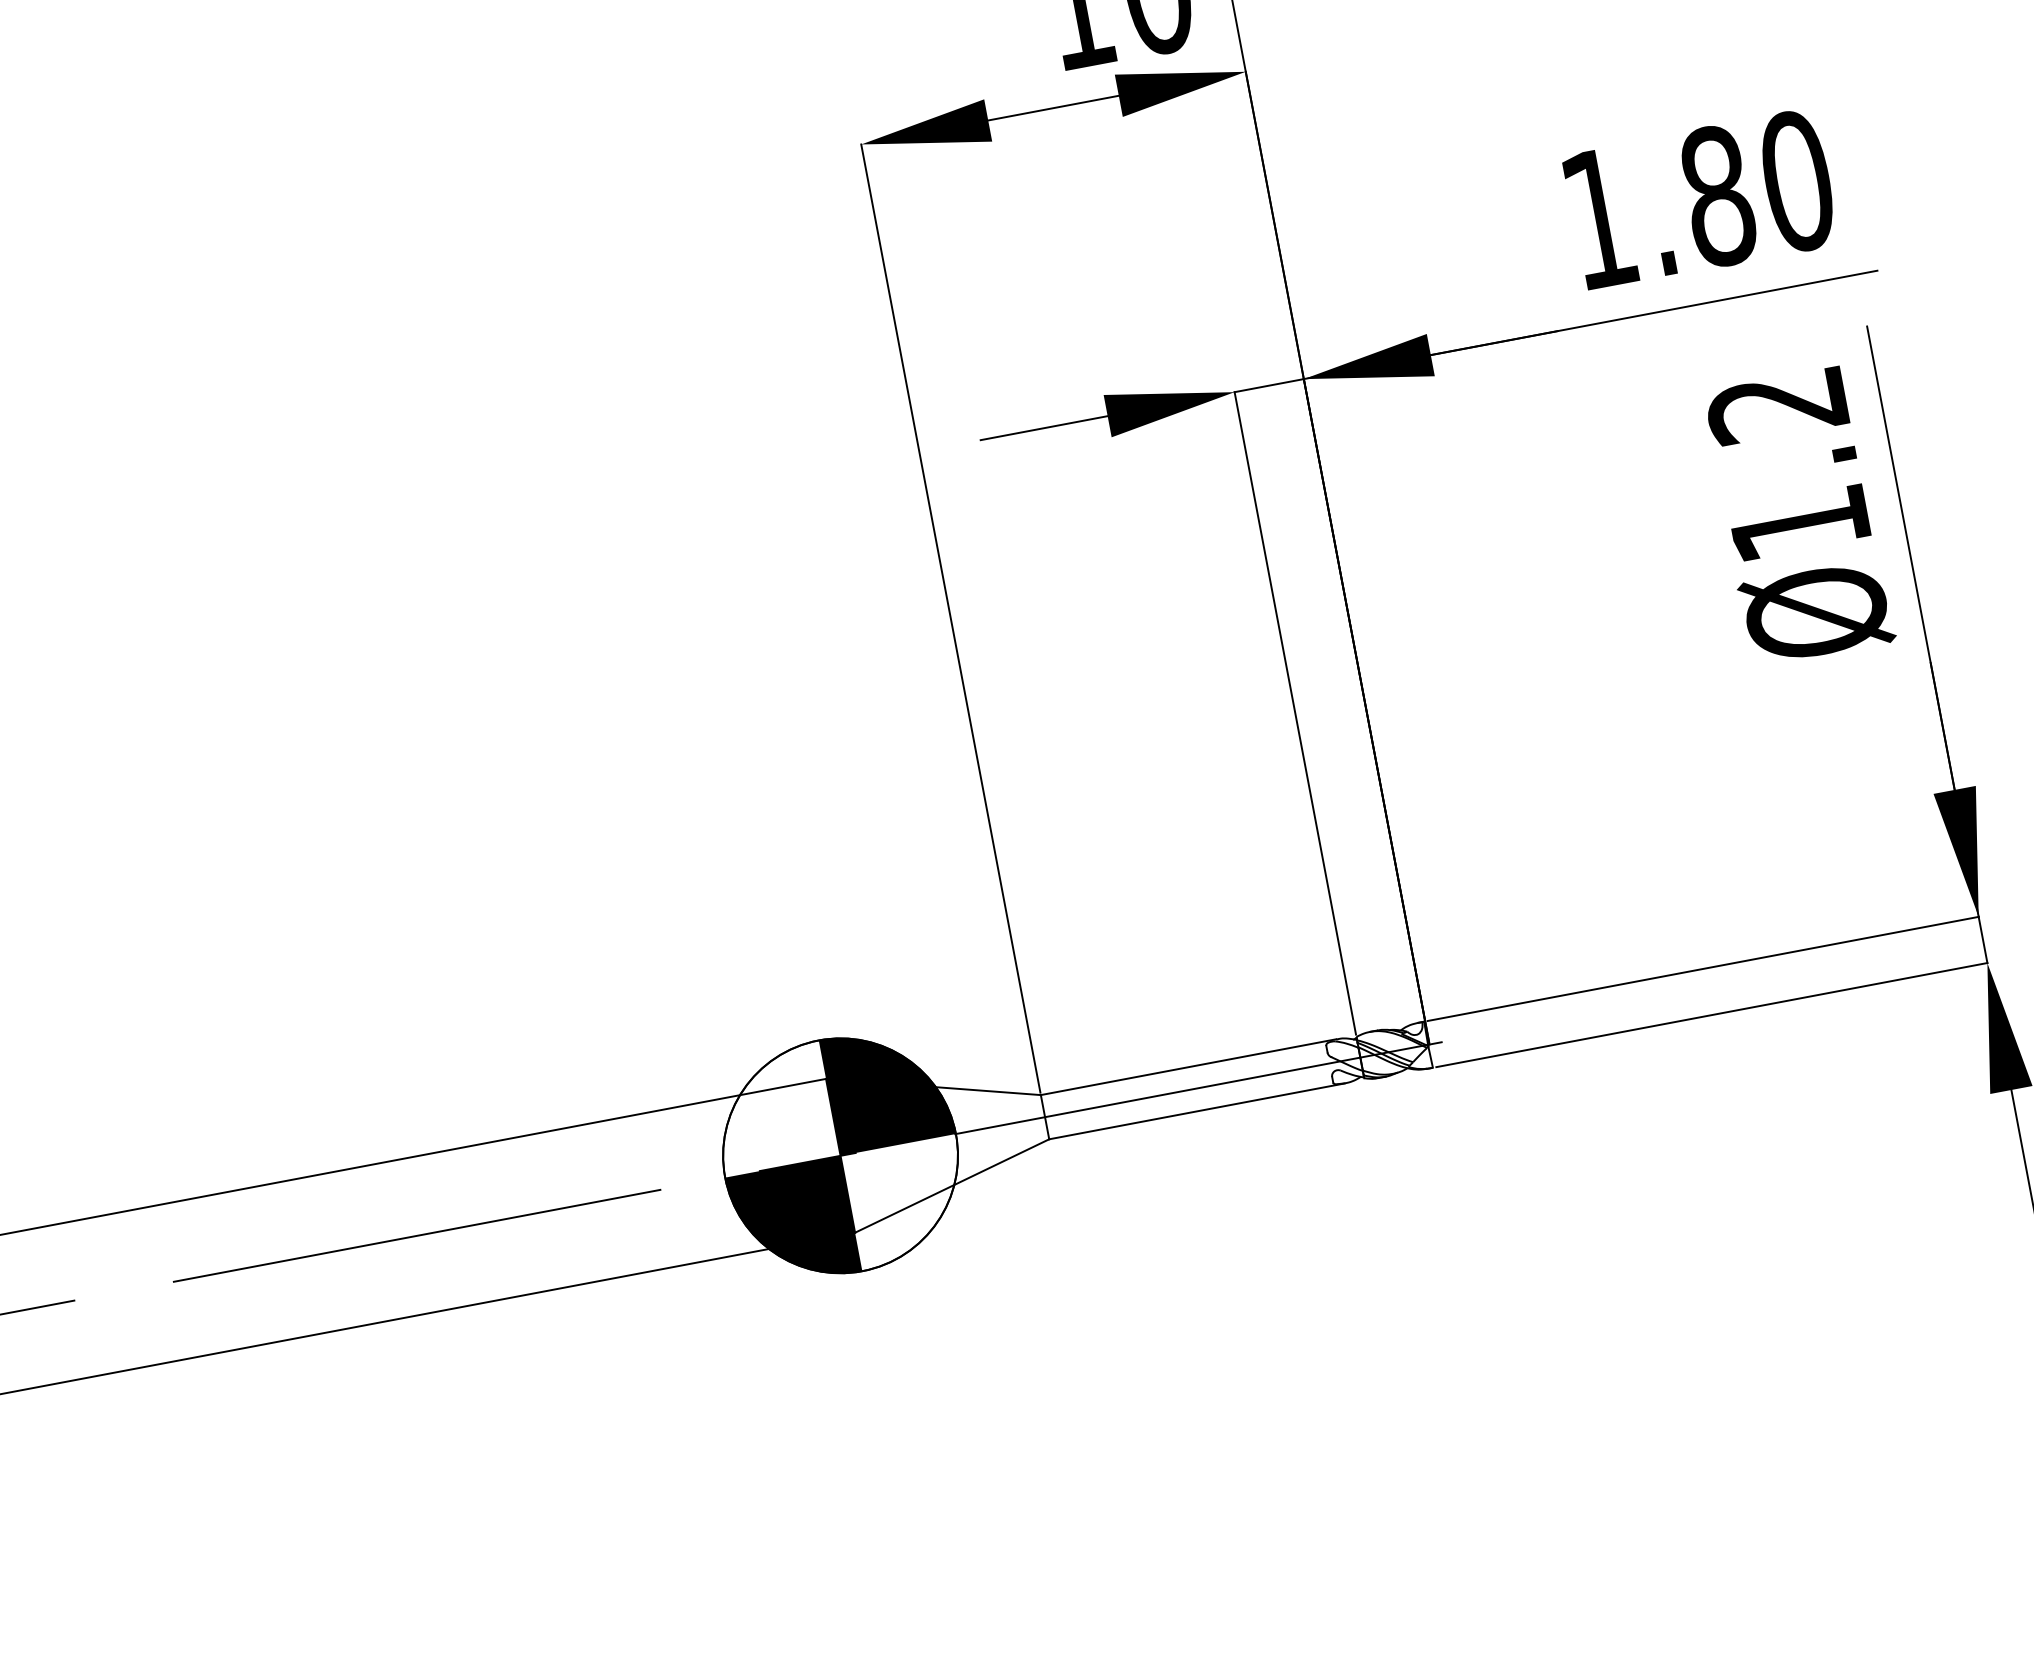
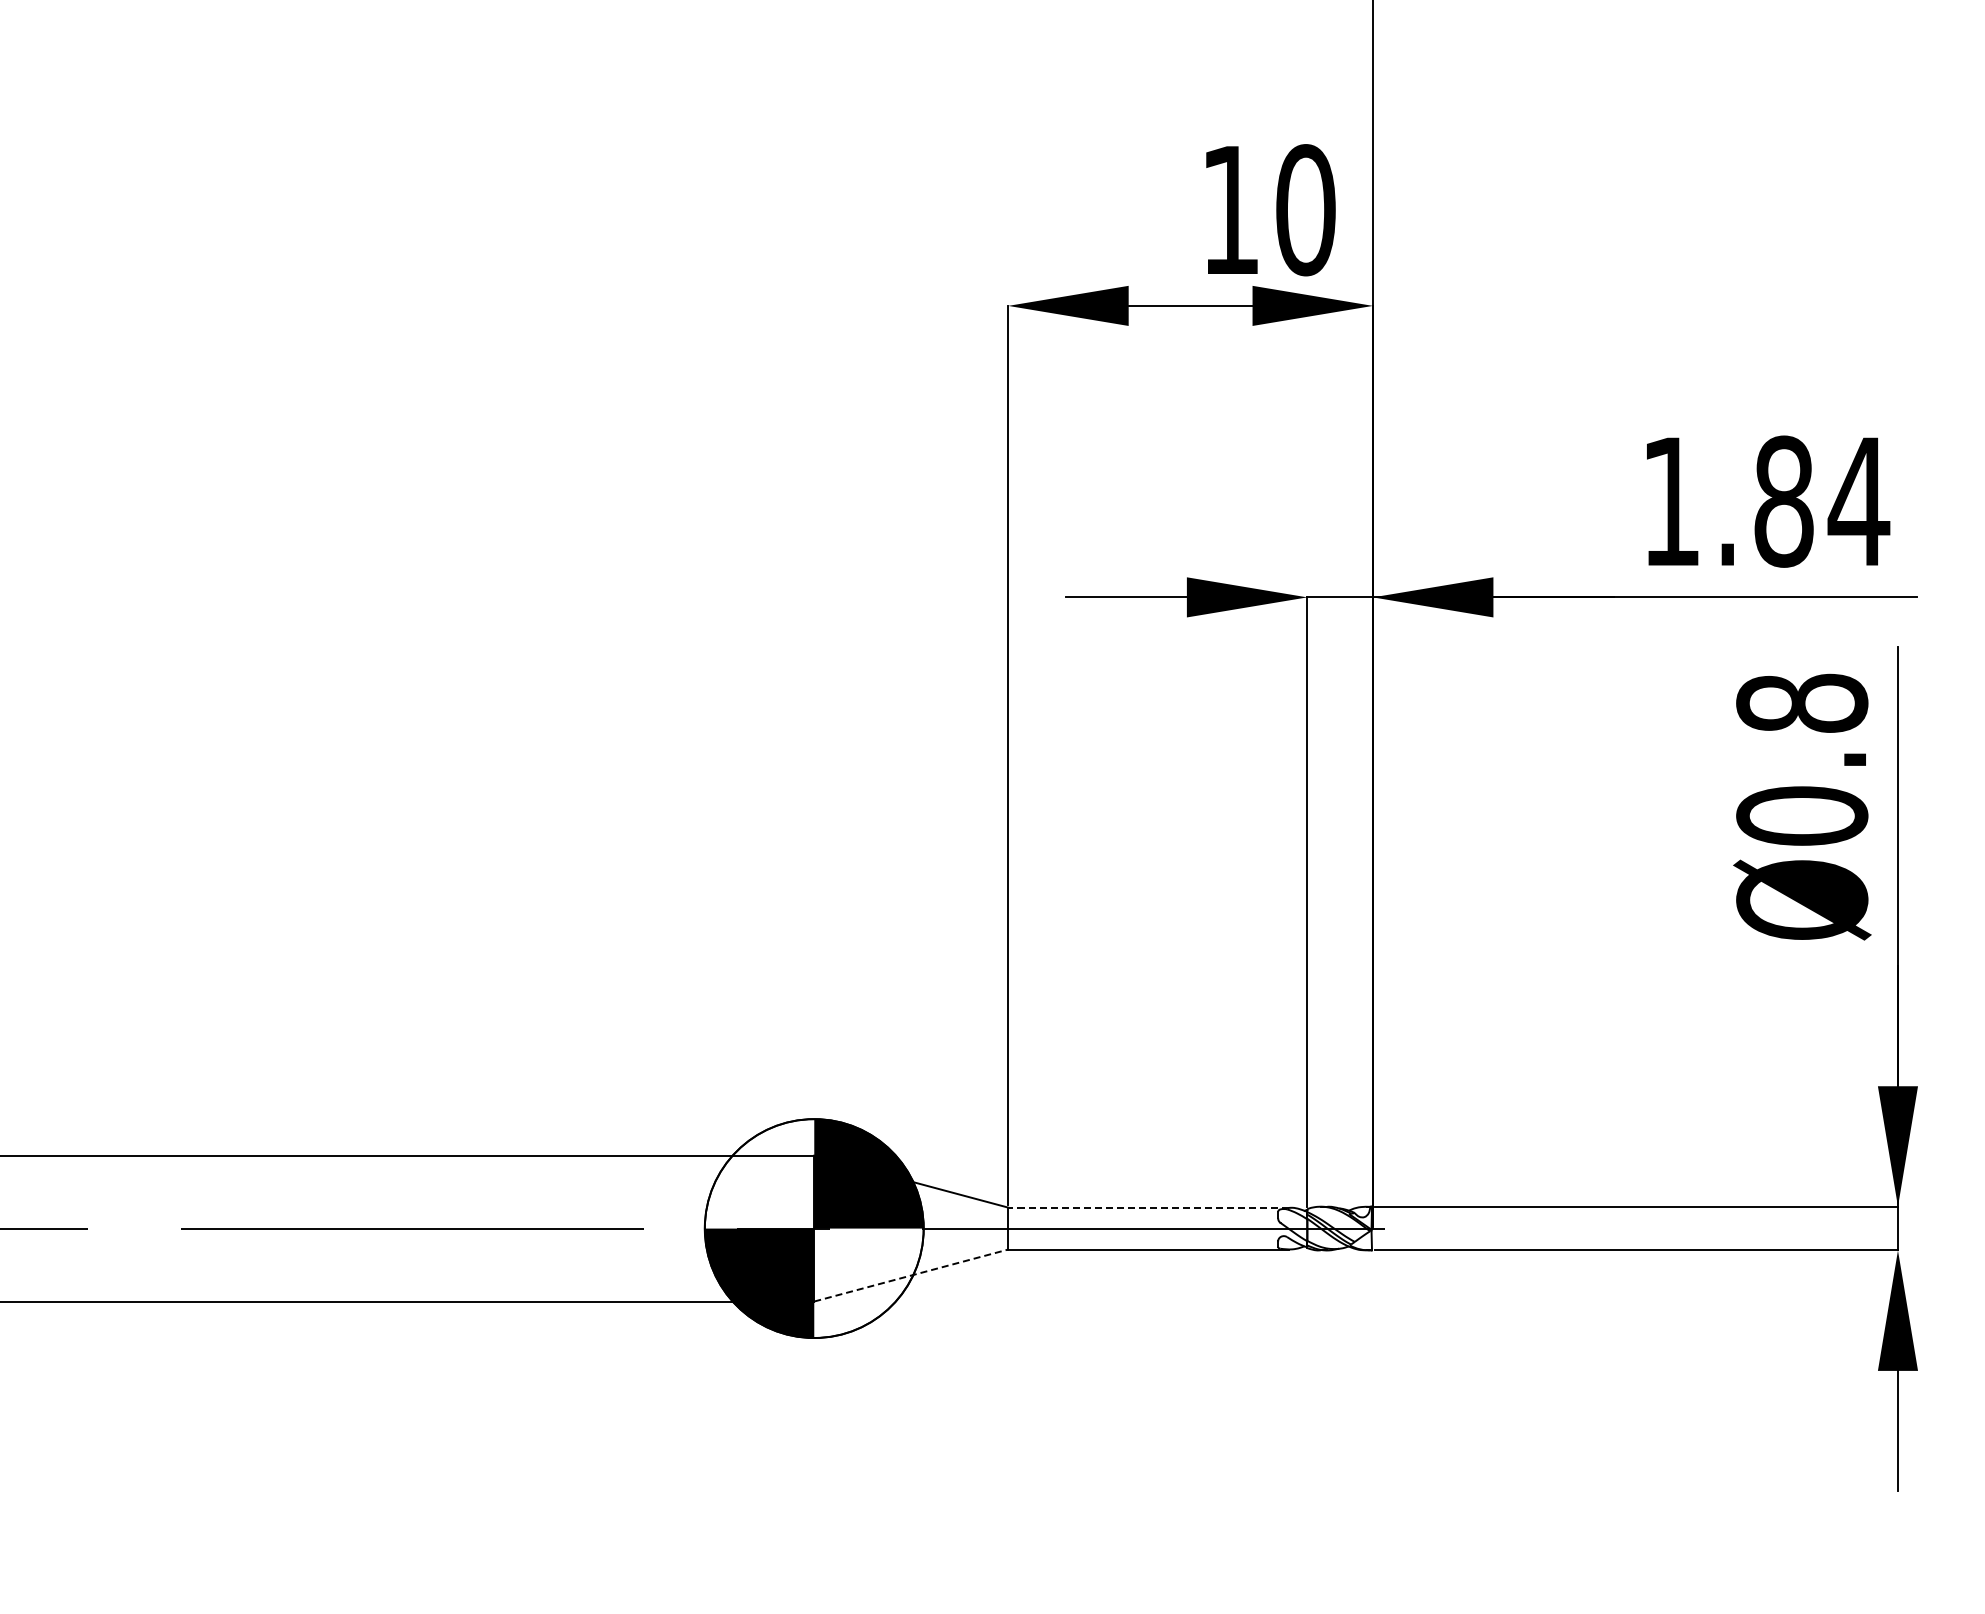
text: (1796, 181) -> (1858, 501), 1.80 -> 1.84
text: (1788, 464) -> (1802, 759), Ø1.2 -> Ø0.8
line: (1187, 1067) -> (1147, 1207), solid -> dashed
line: (952, 1185) -> (911, 1275), solid -> dashed

